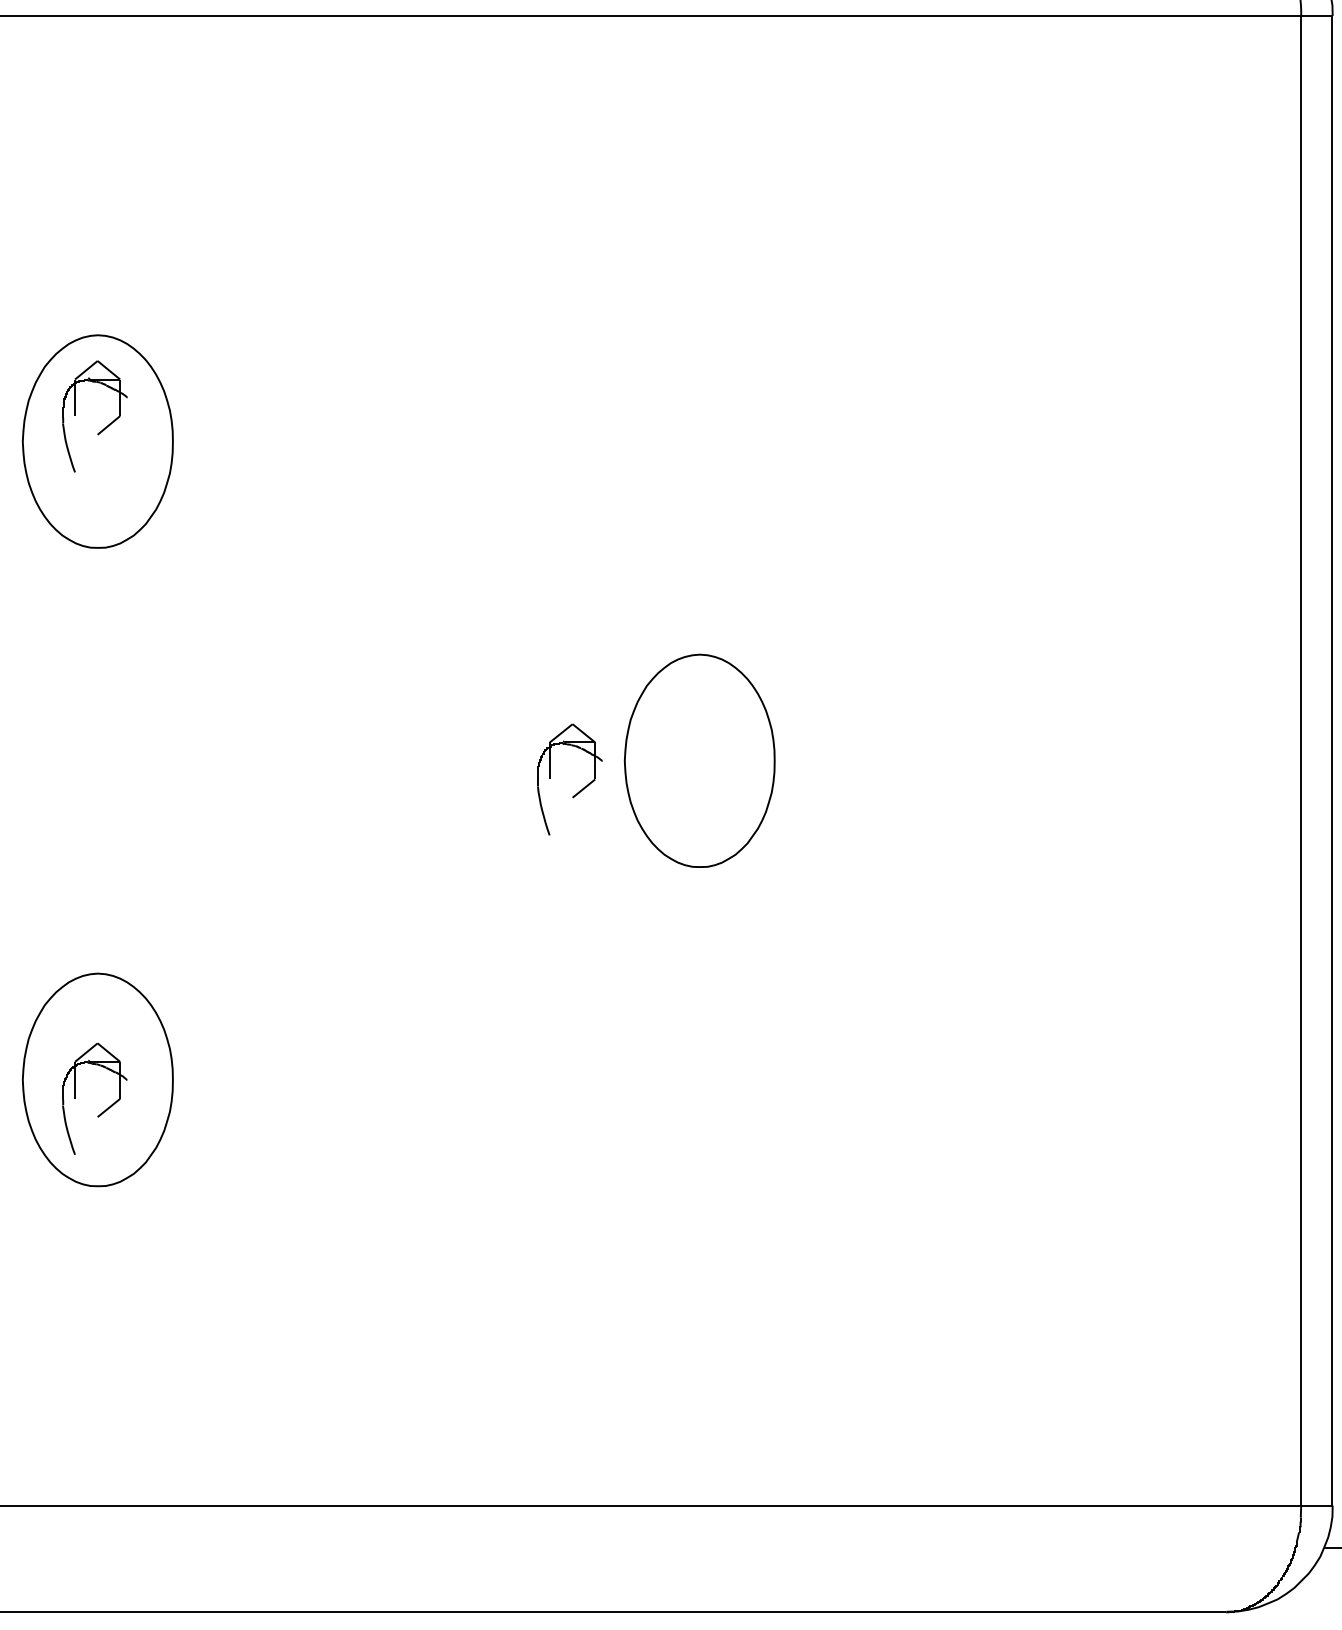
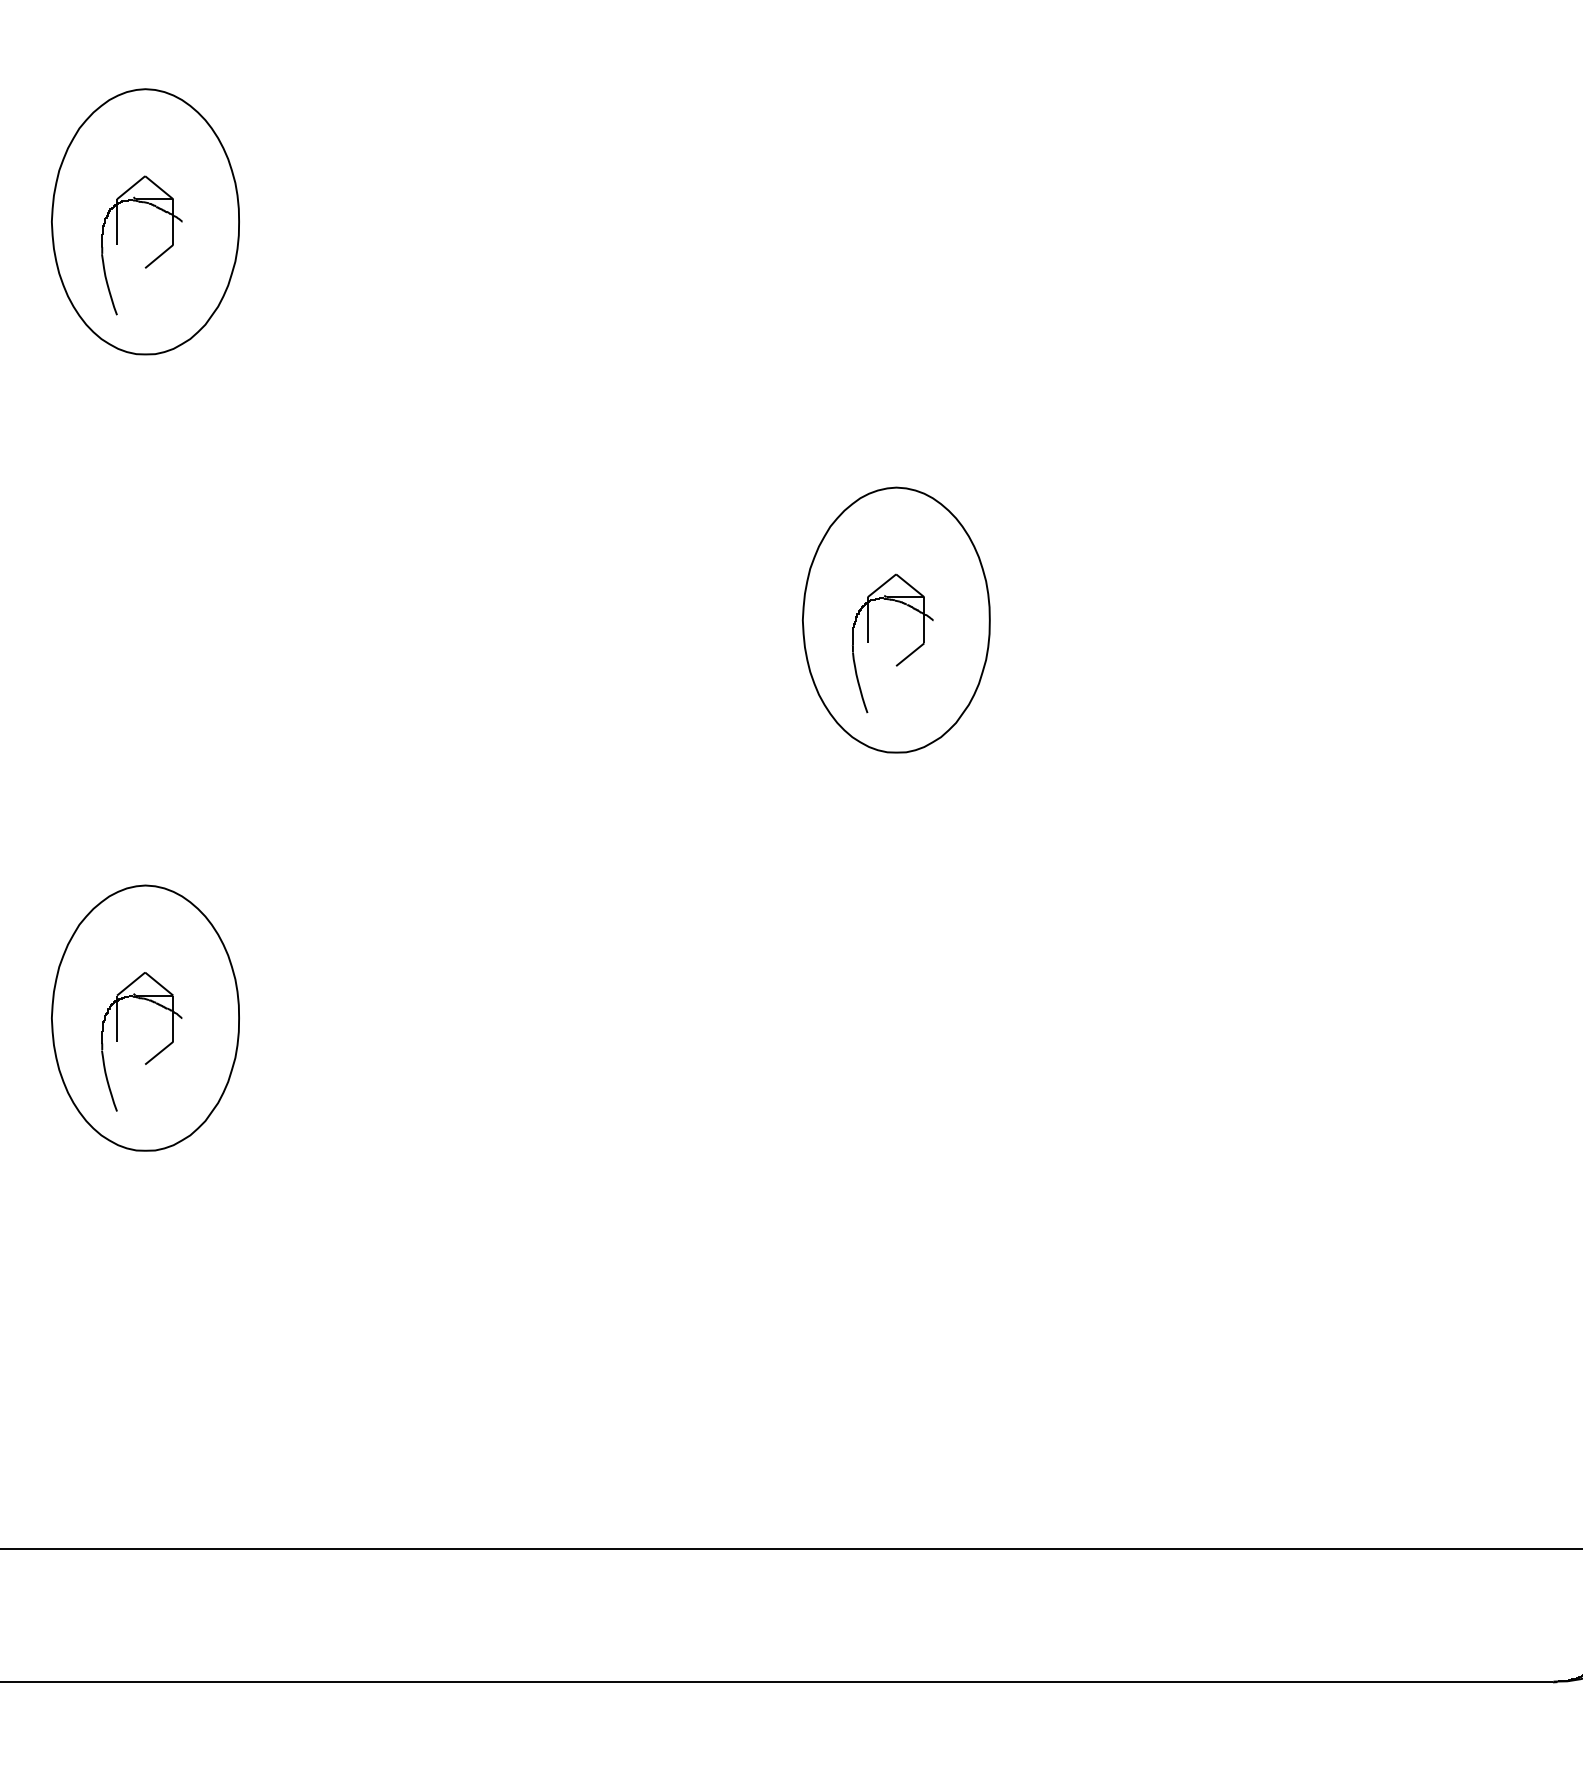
part: (104, 427) -> (153, 259), moved
part: (579, 790) -> (904, 657), moved

